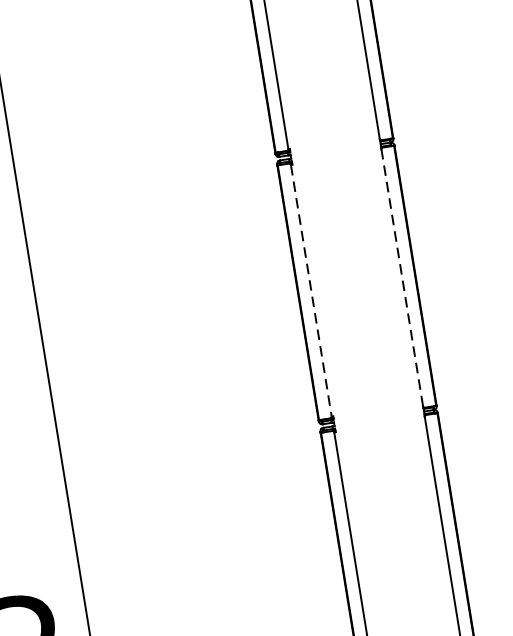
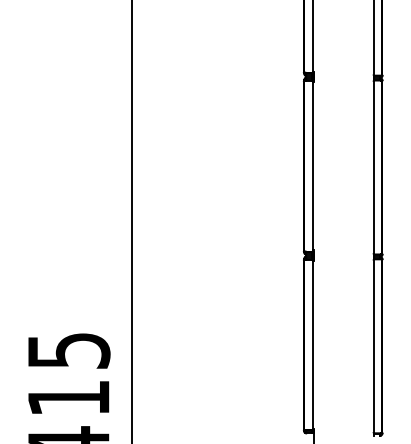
line: (402, 277) -> (373, 167), dashed -> solid
line: (310, 291) -> (312, 166), dashed -> solid

